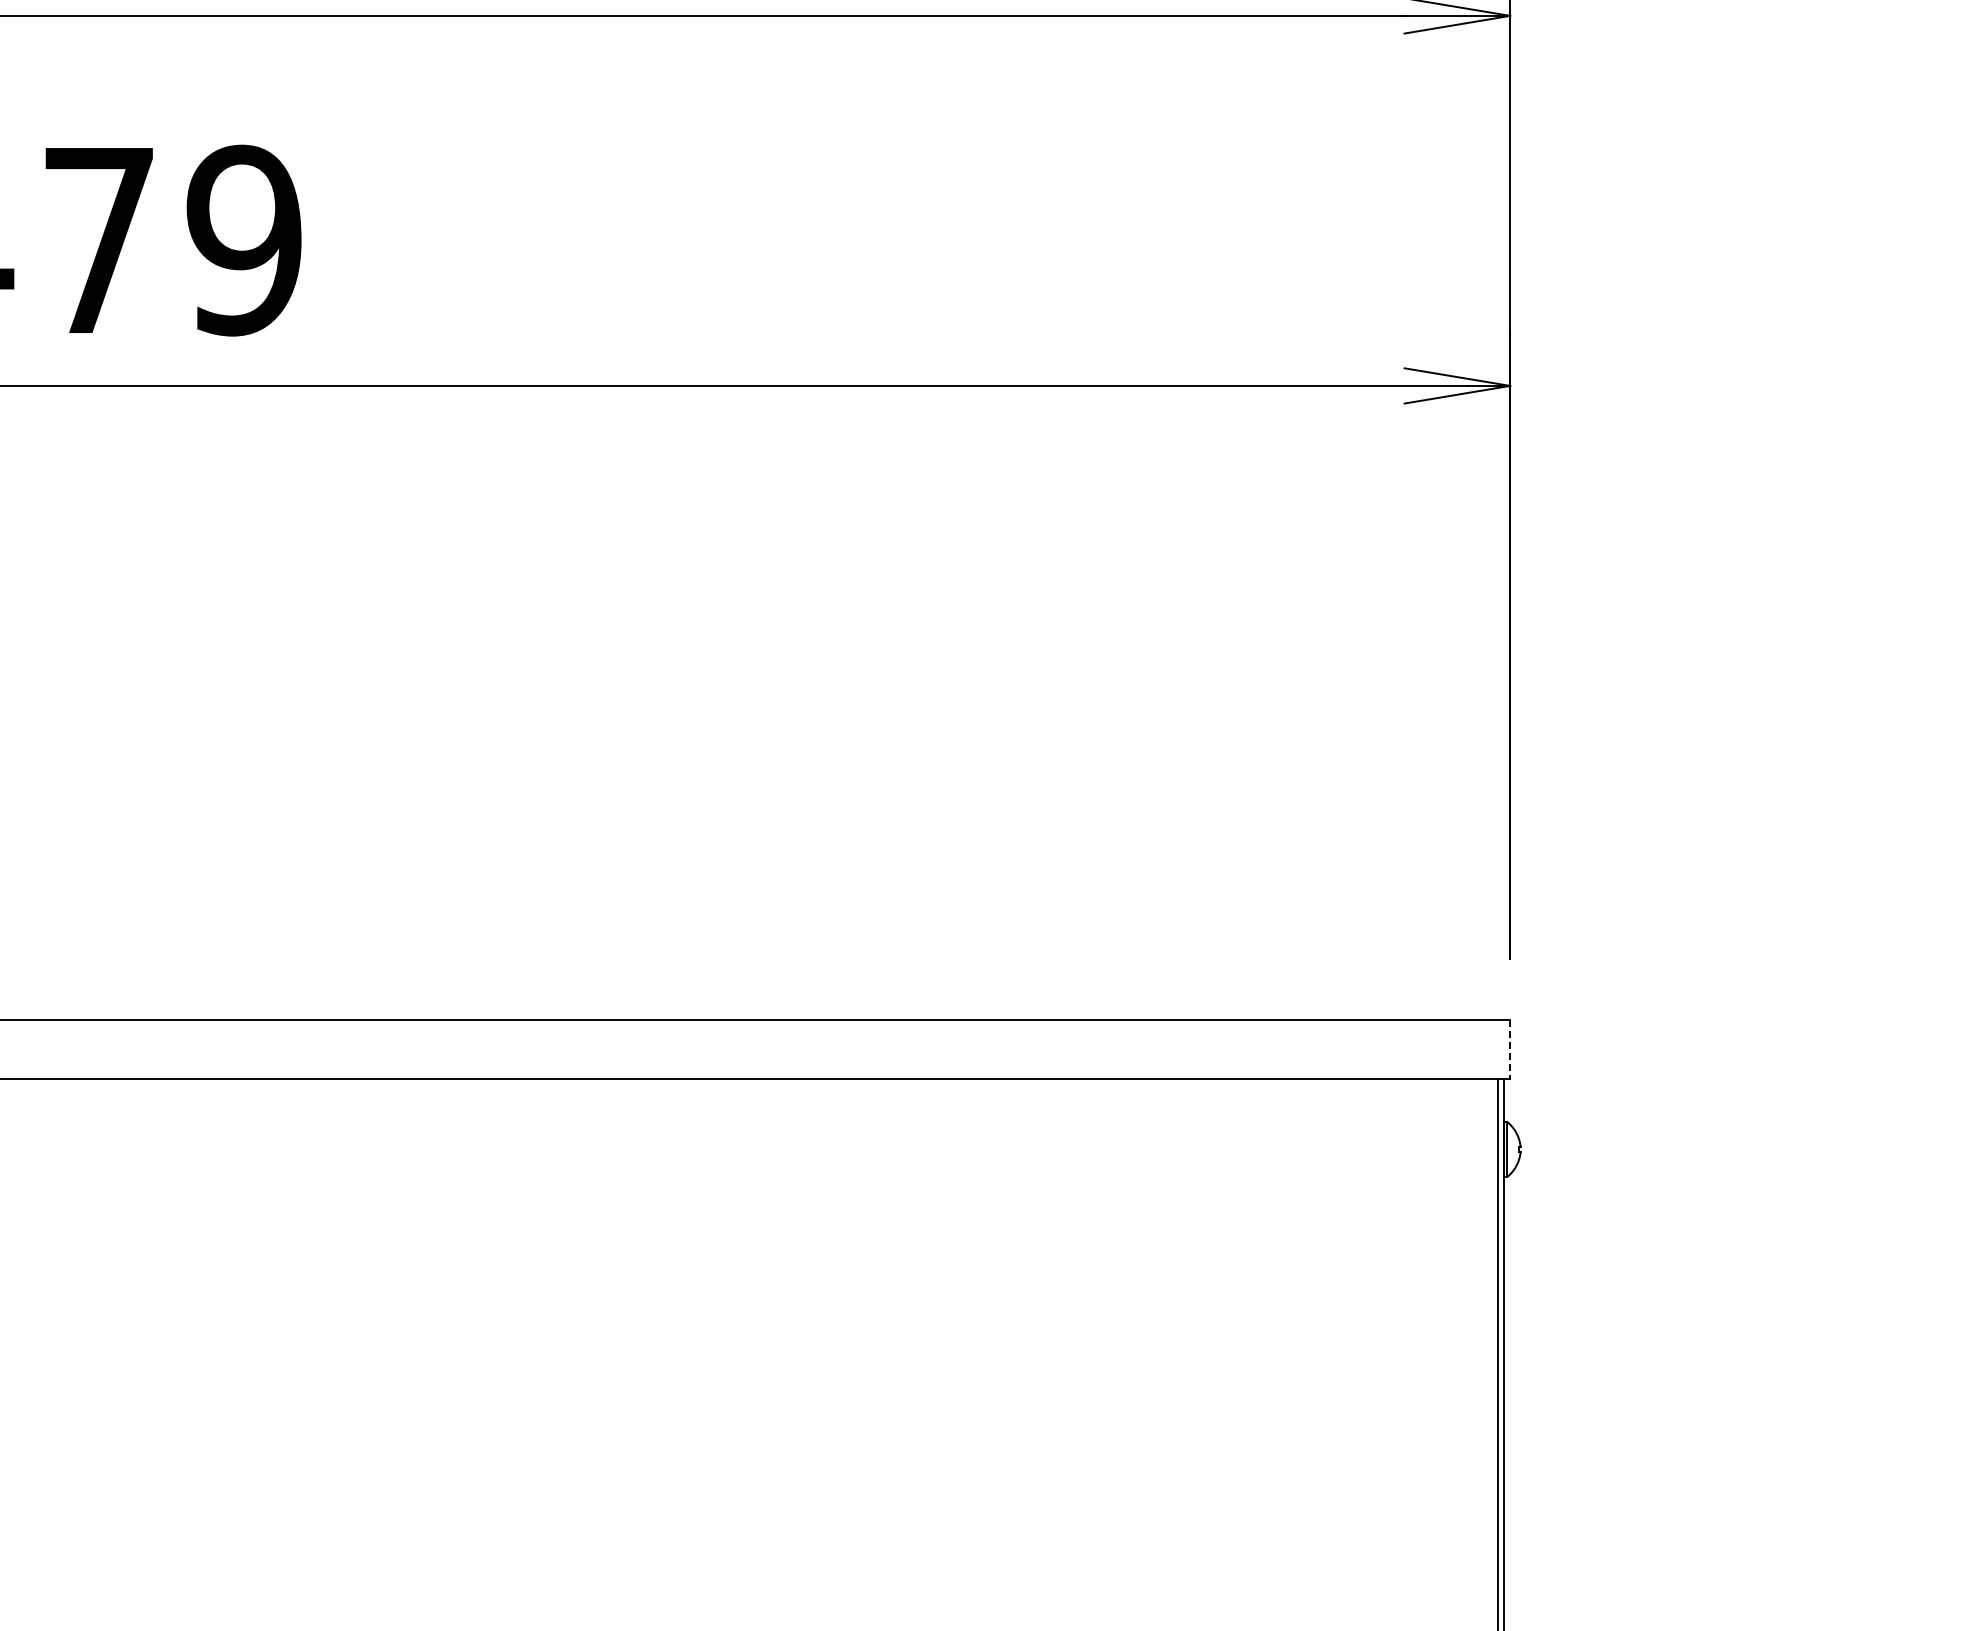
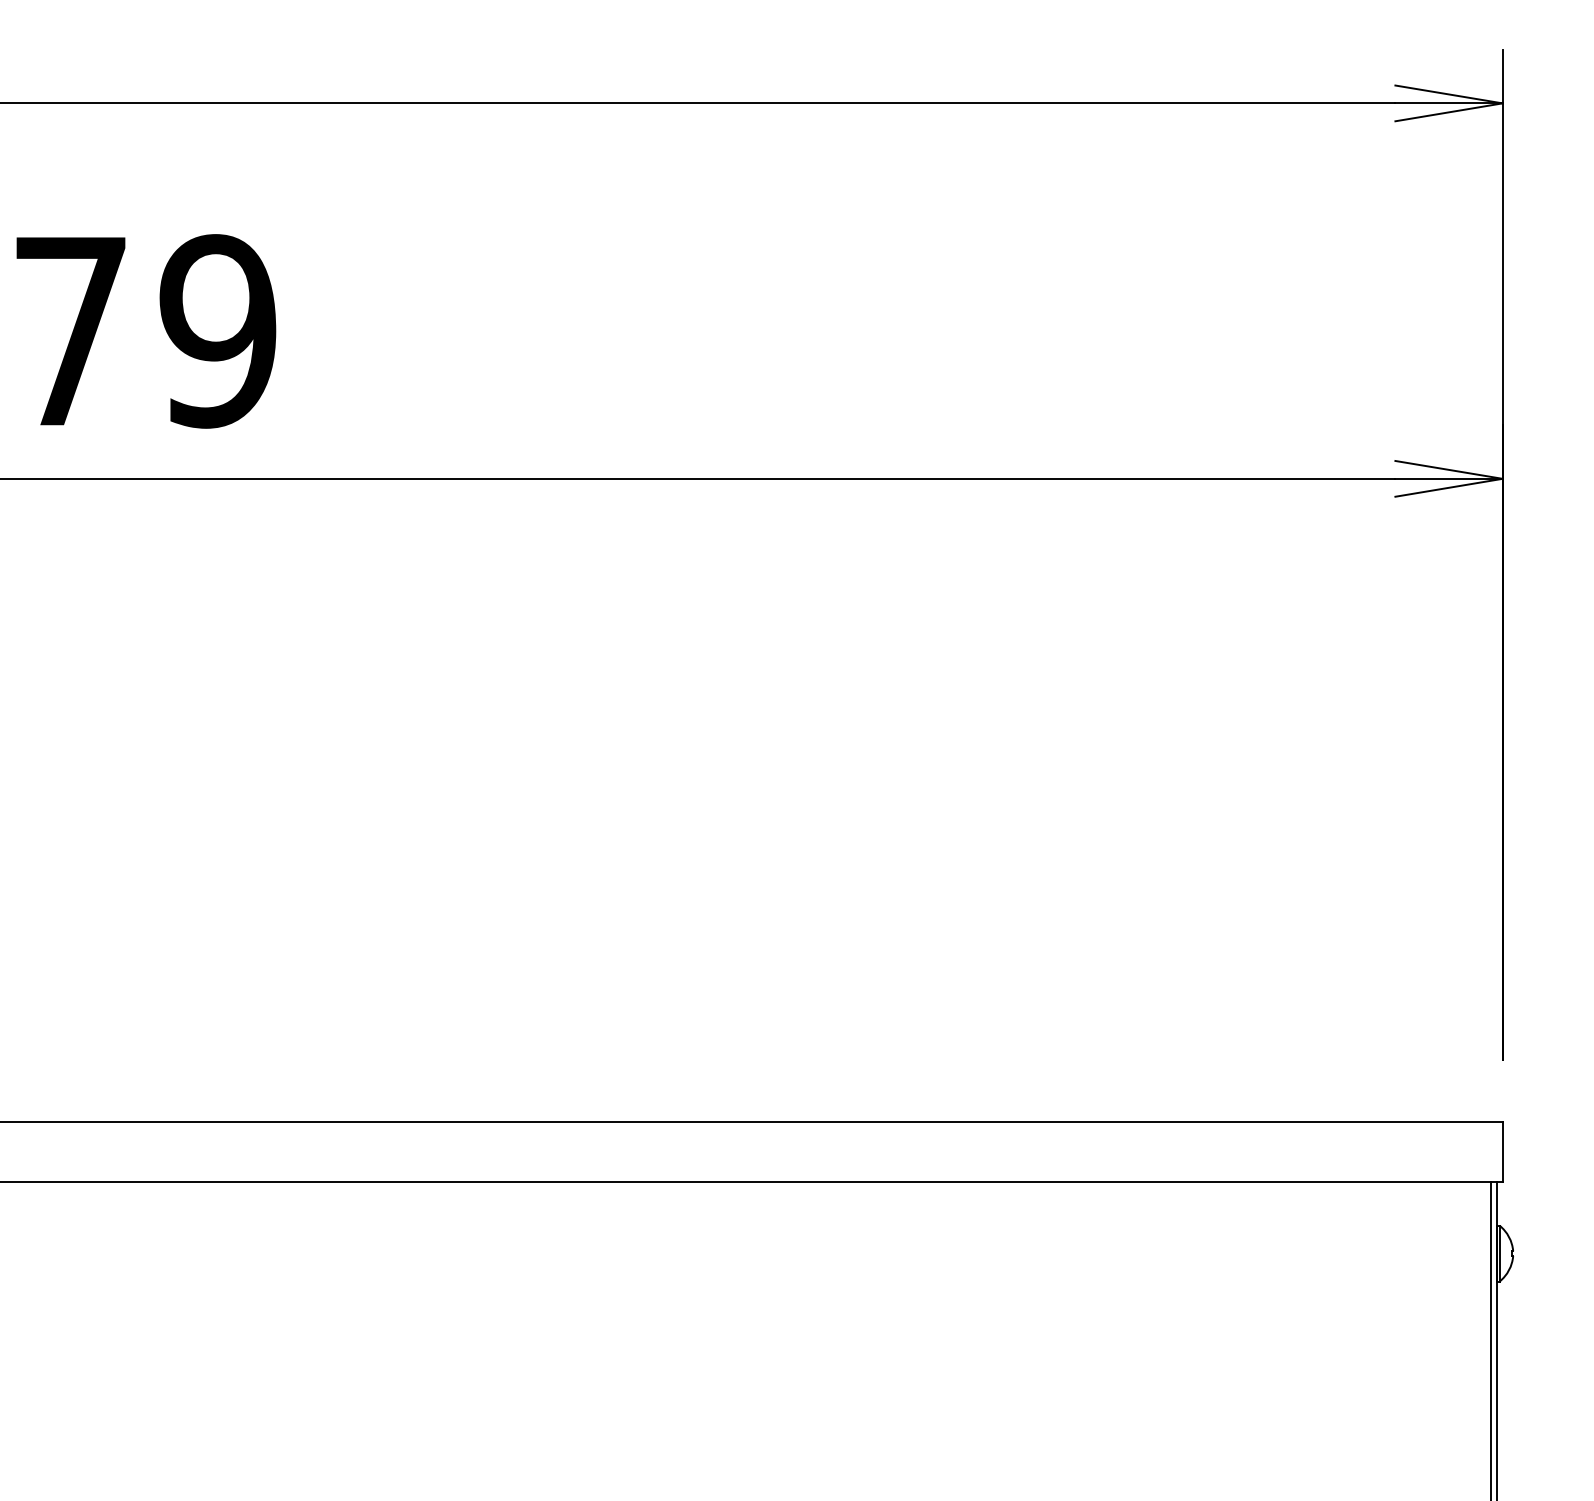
line: (1510, 1050) -> (1502, 1153), dashed -> solid

